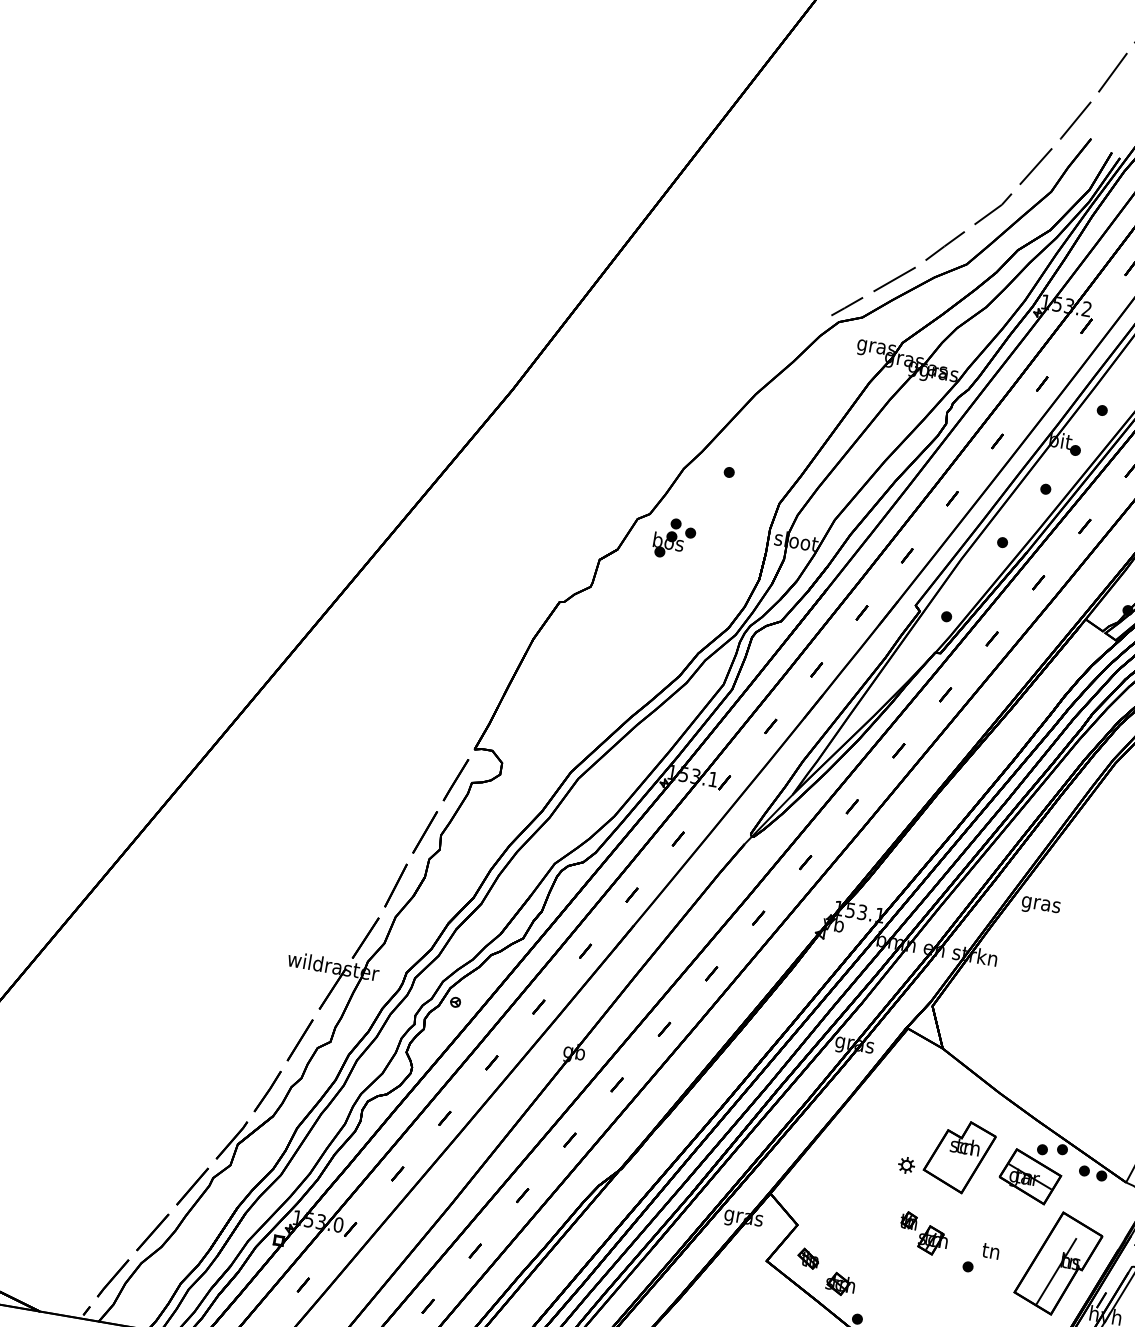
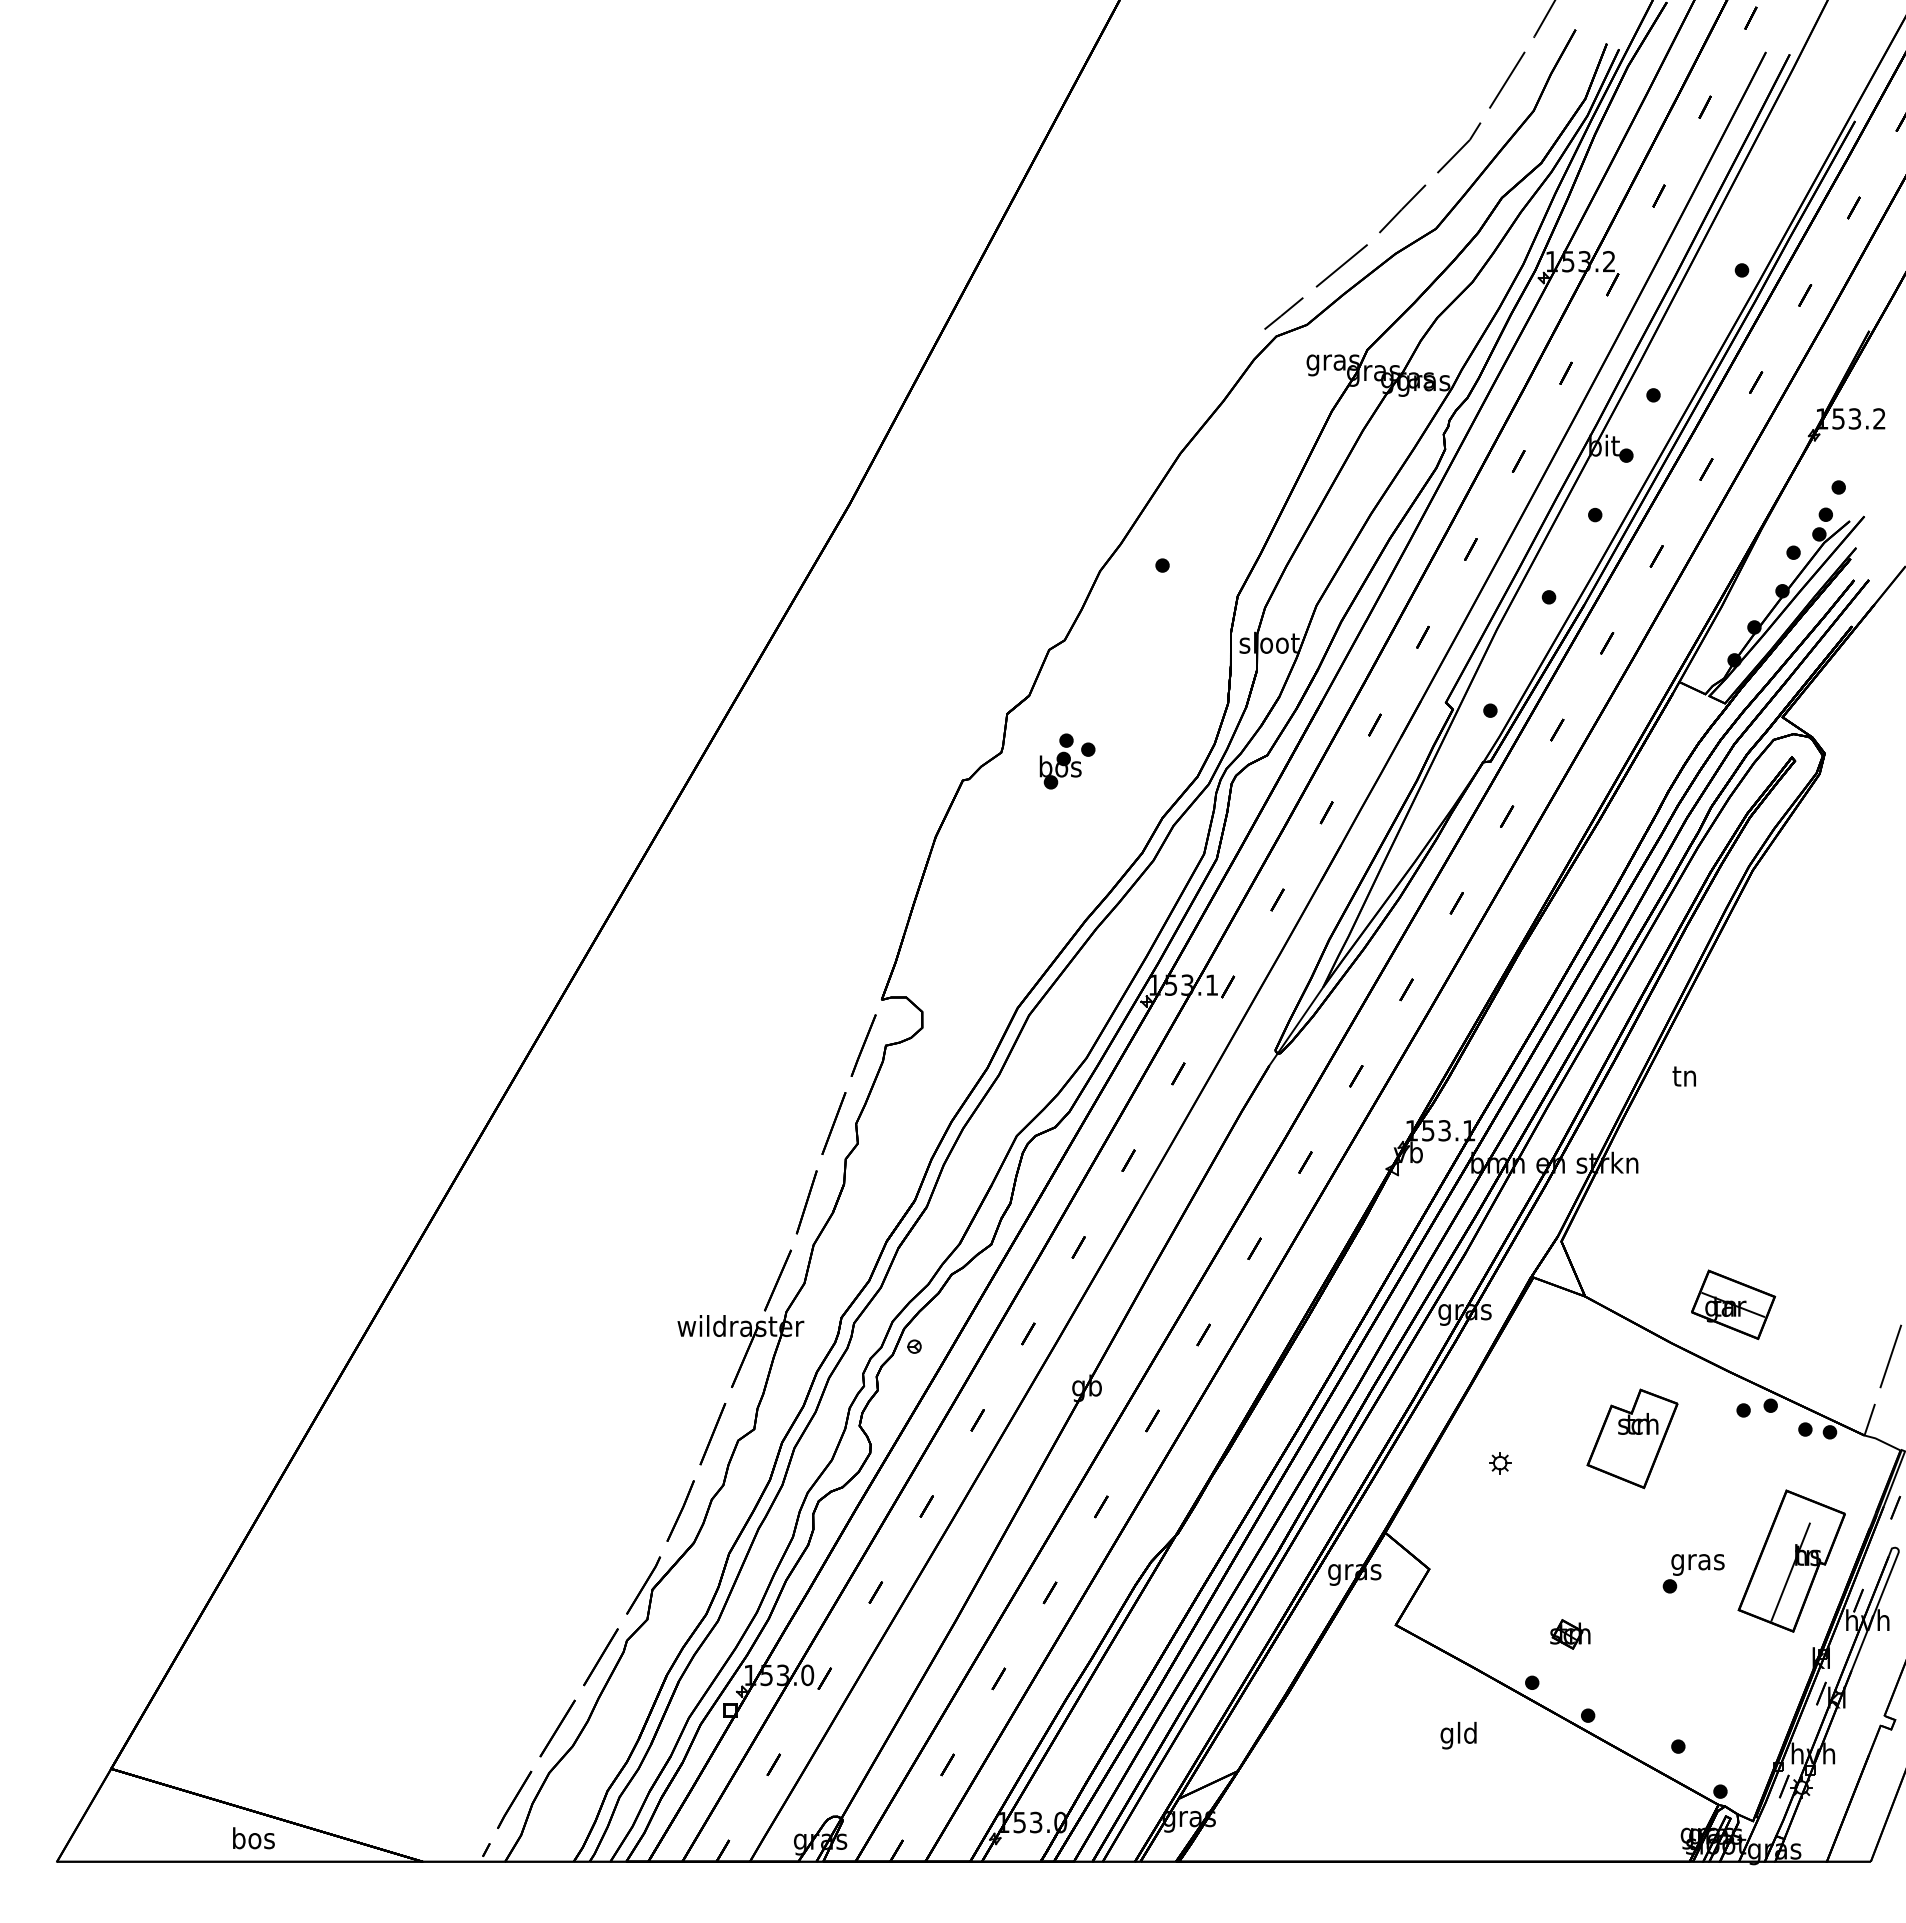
part: (674, 539) -> (1067, 761), moved
text: (1040, 905) -> (1684, 1079), gras -> tn
part: (906, 1165) -> (1500, 1463), moved
part: (1030, 1176) -> (1733, 1304), moved
part: (923, 1234) -> (1601, 1552), removed
text: (990, 1253) -> (1697, 1562), tn -> gras
part: (808, 1258) -> (1451, 1611), removed
part: (840, 1284) -> (1570, 1634), moved

